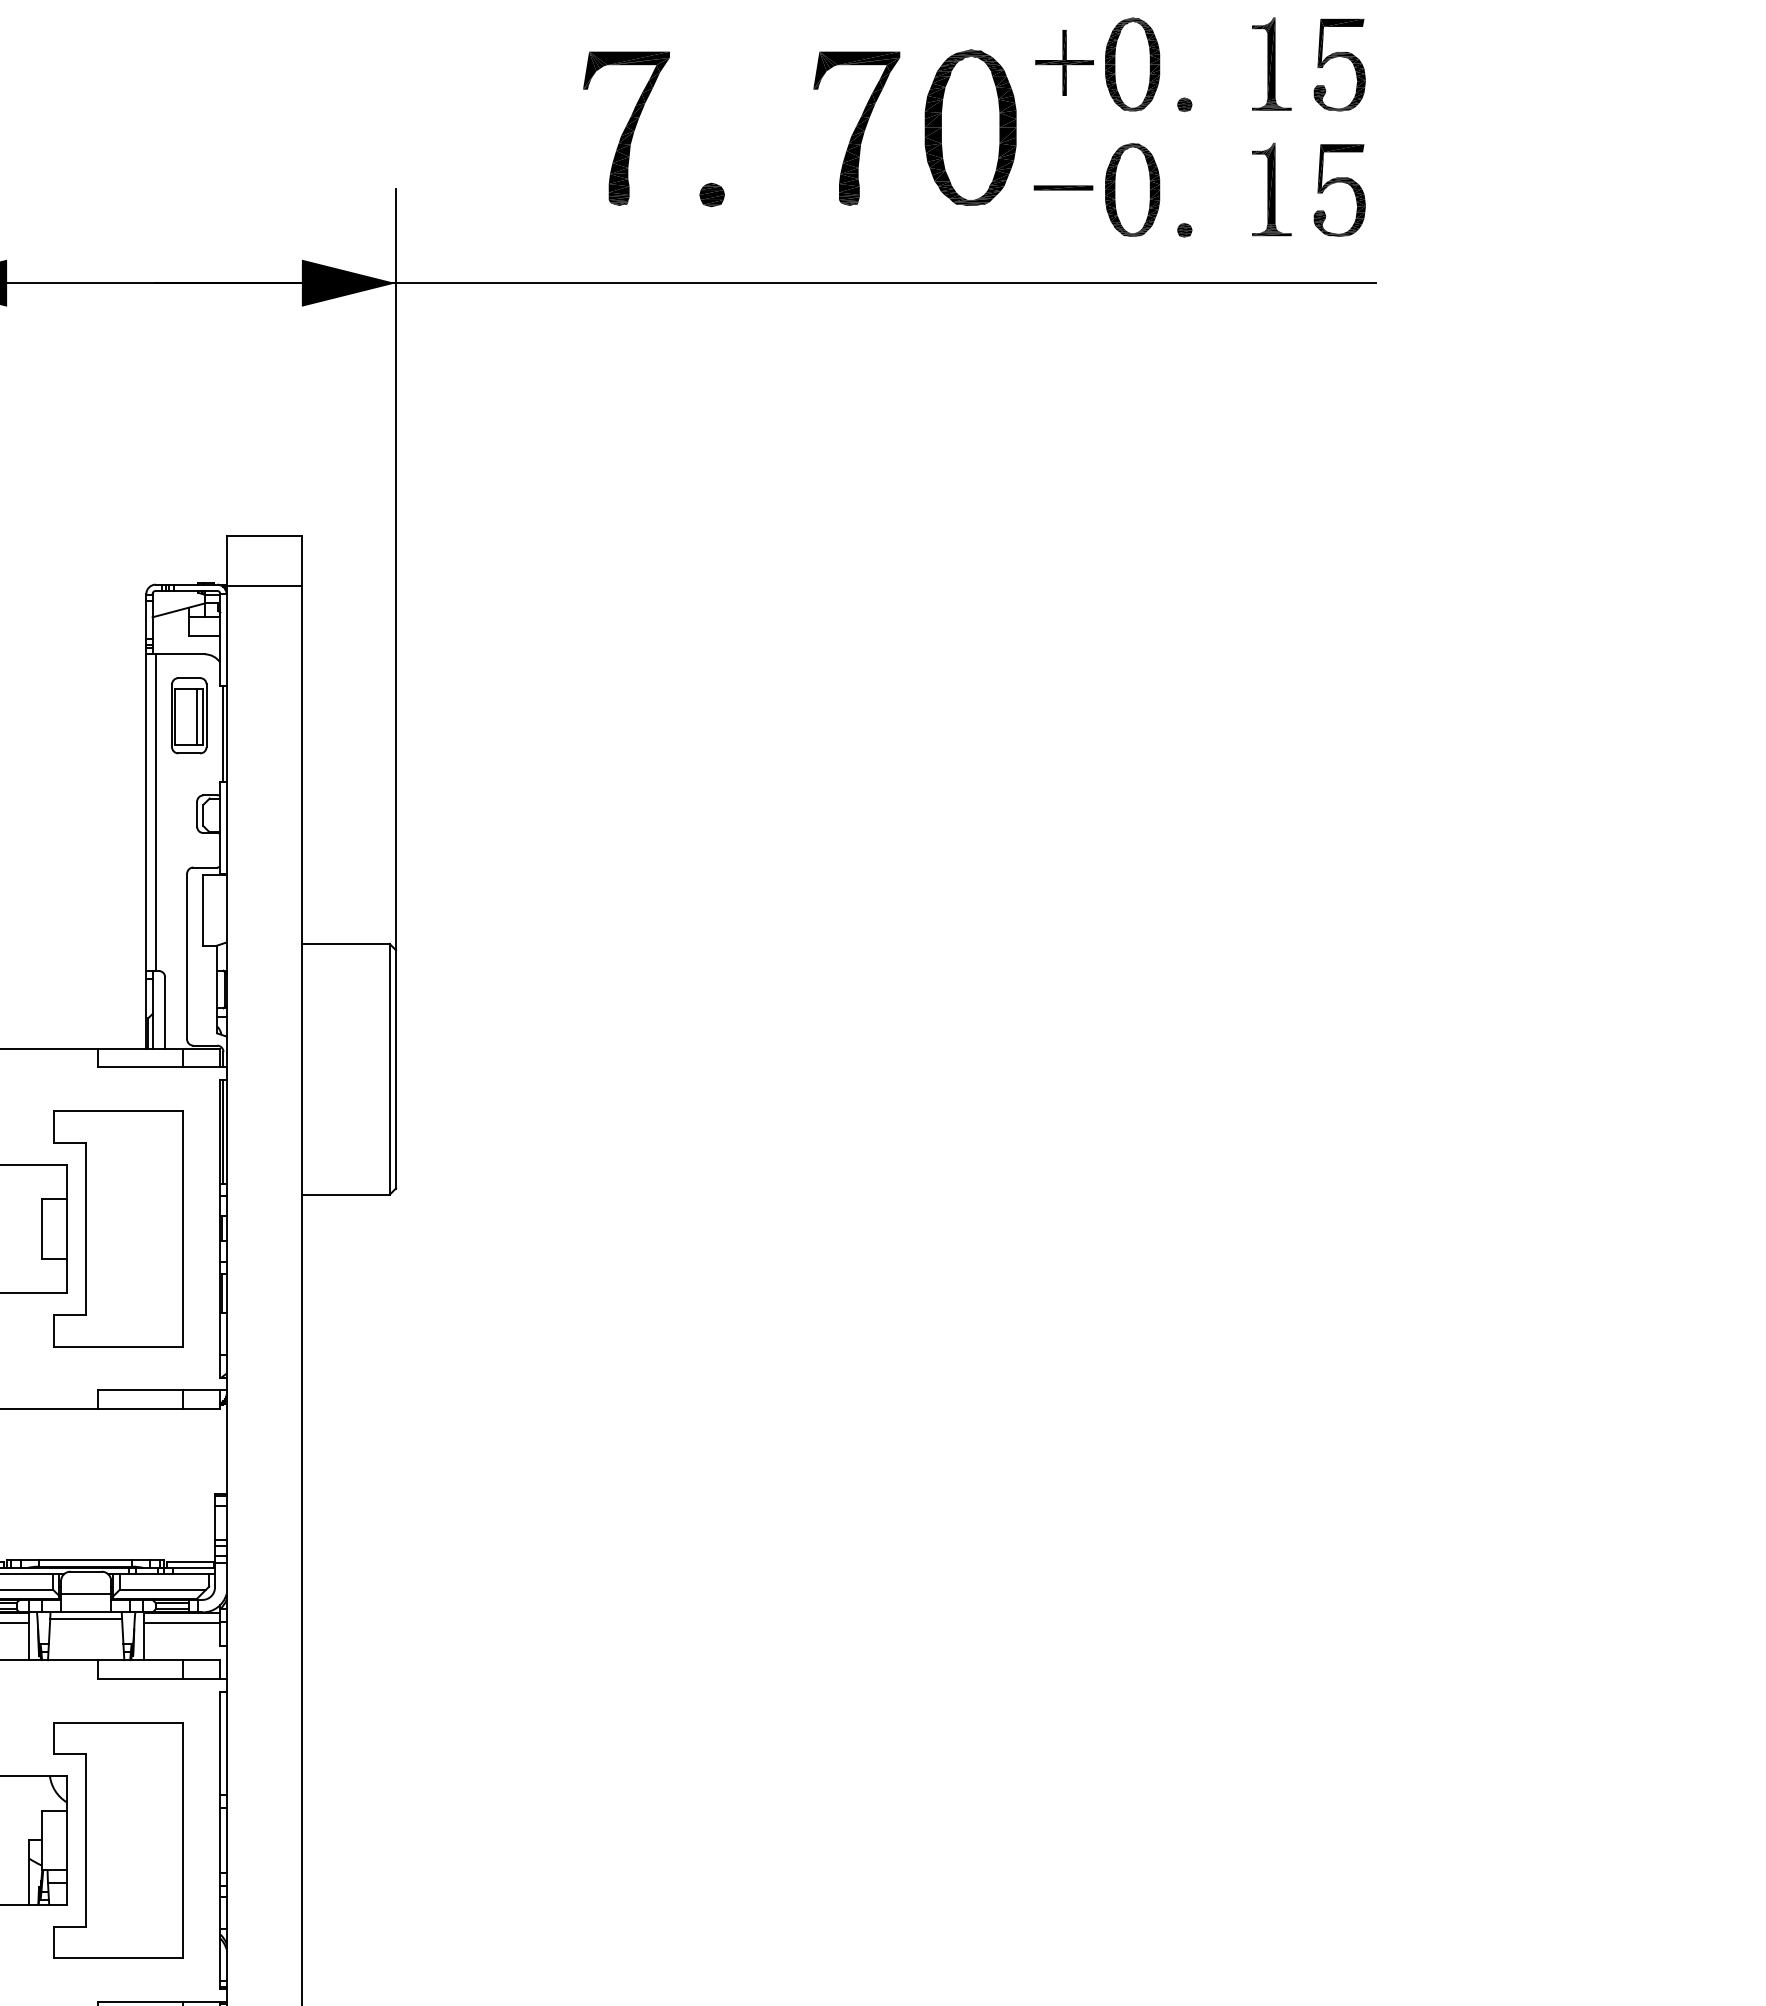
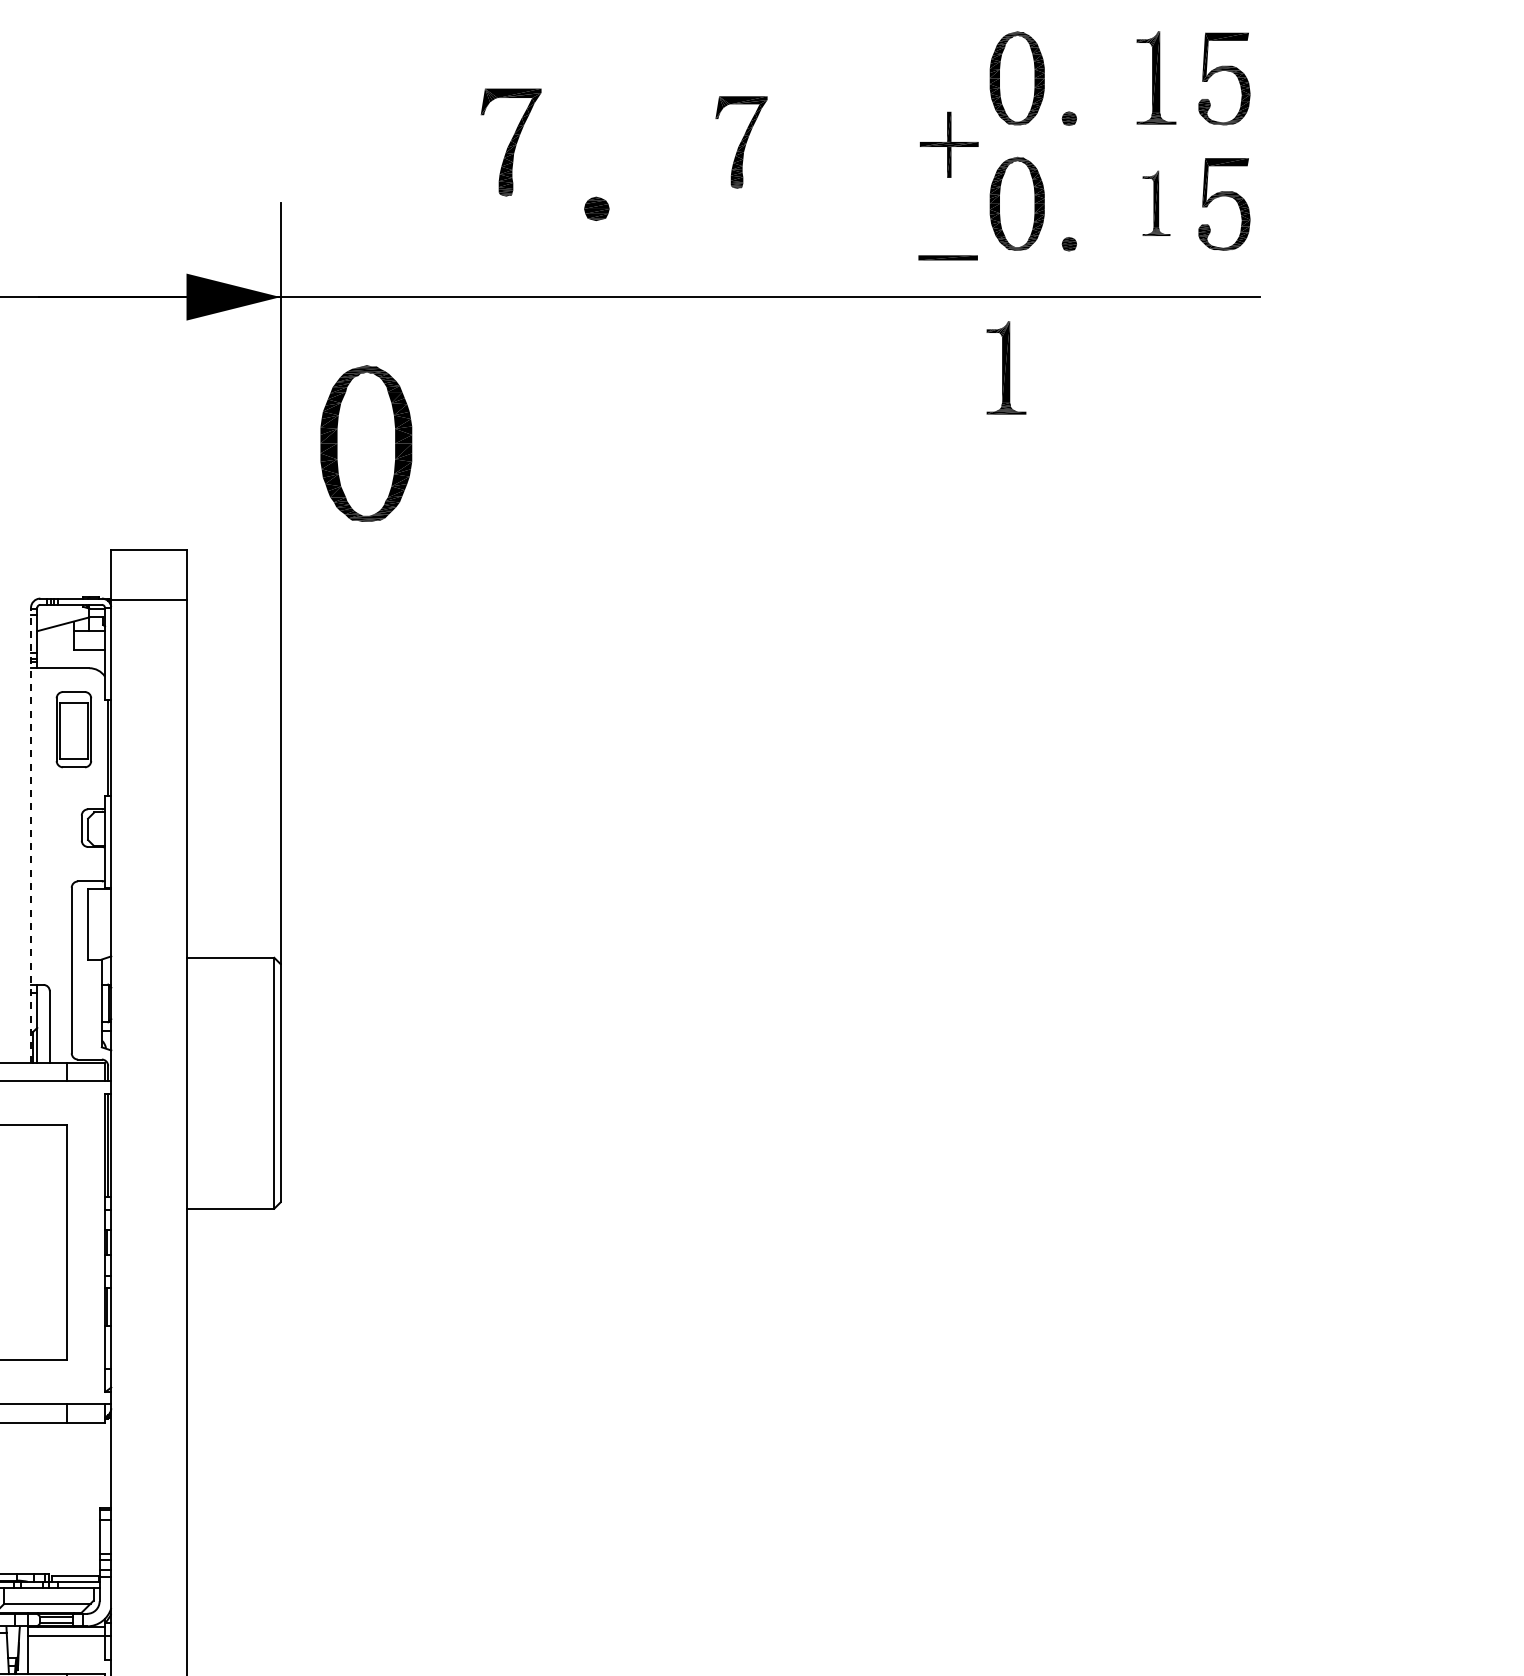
part: (1064, 62) -> (949, 144), moved
part: (970, 127) -> (366, 443), moved
part: (626, 128) -> (511, 142), size x0.7
part: (856, 128) -> (741, 142), size x0.6
part: (1063, 187) -> (948, 257), moved
part: (1271, 189) -> (1156, 203), size x0.7
part: (1121, 353) -> (1006, 367), added
line: (197, 716) -> (82, 730), removed
line: (155, 812) -> (40, 826), removed
line: (146, 820) -> (31, 834), solid -> dashed

